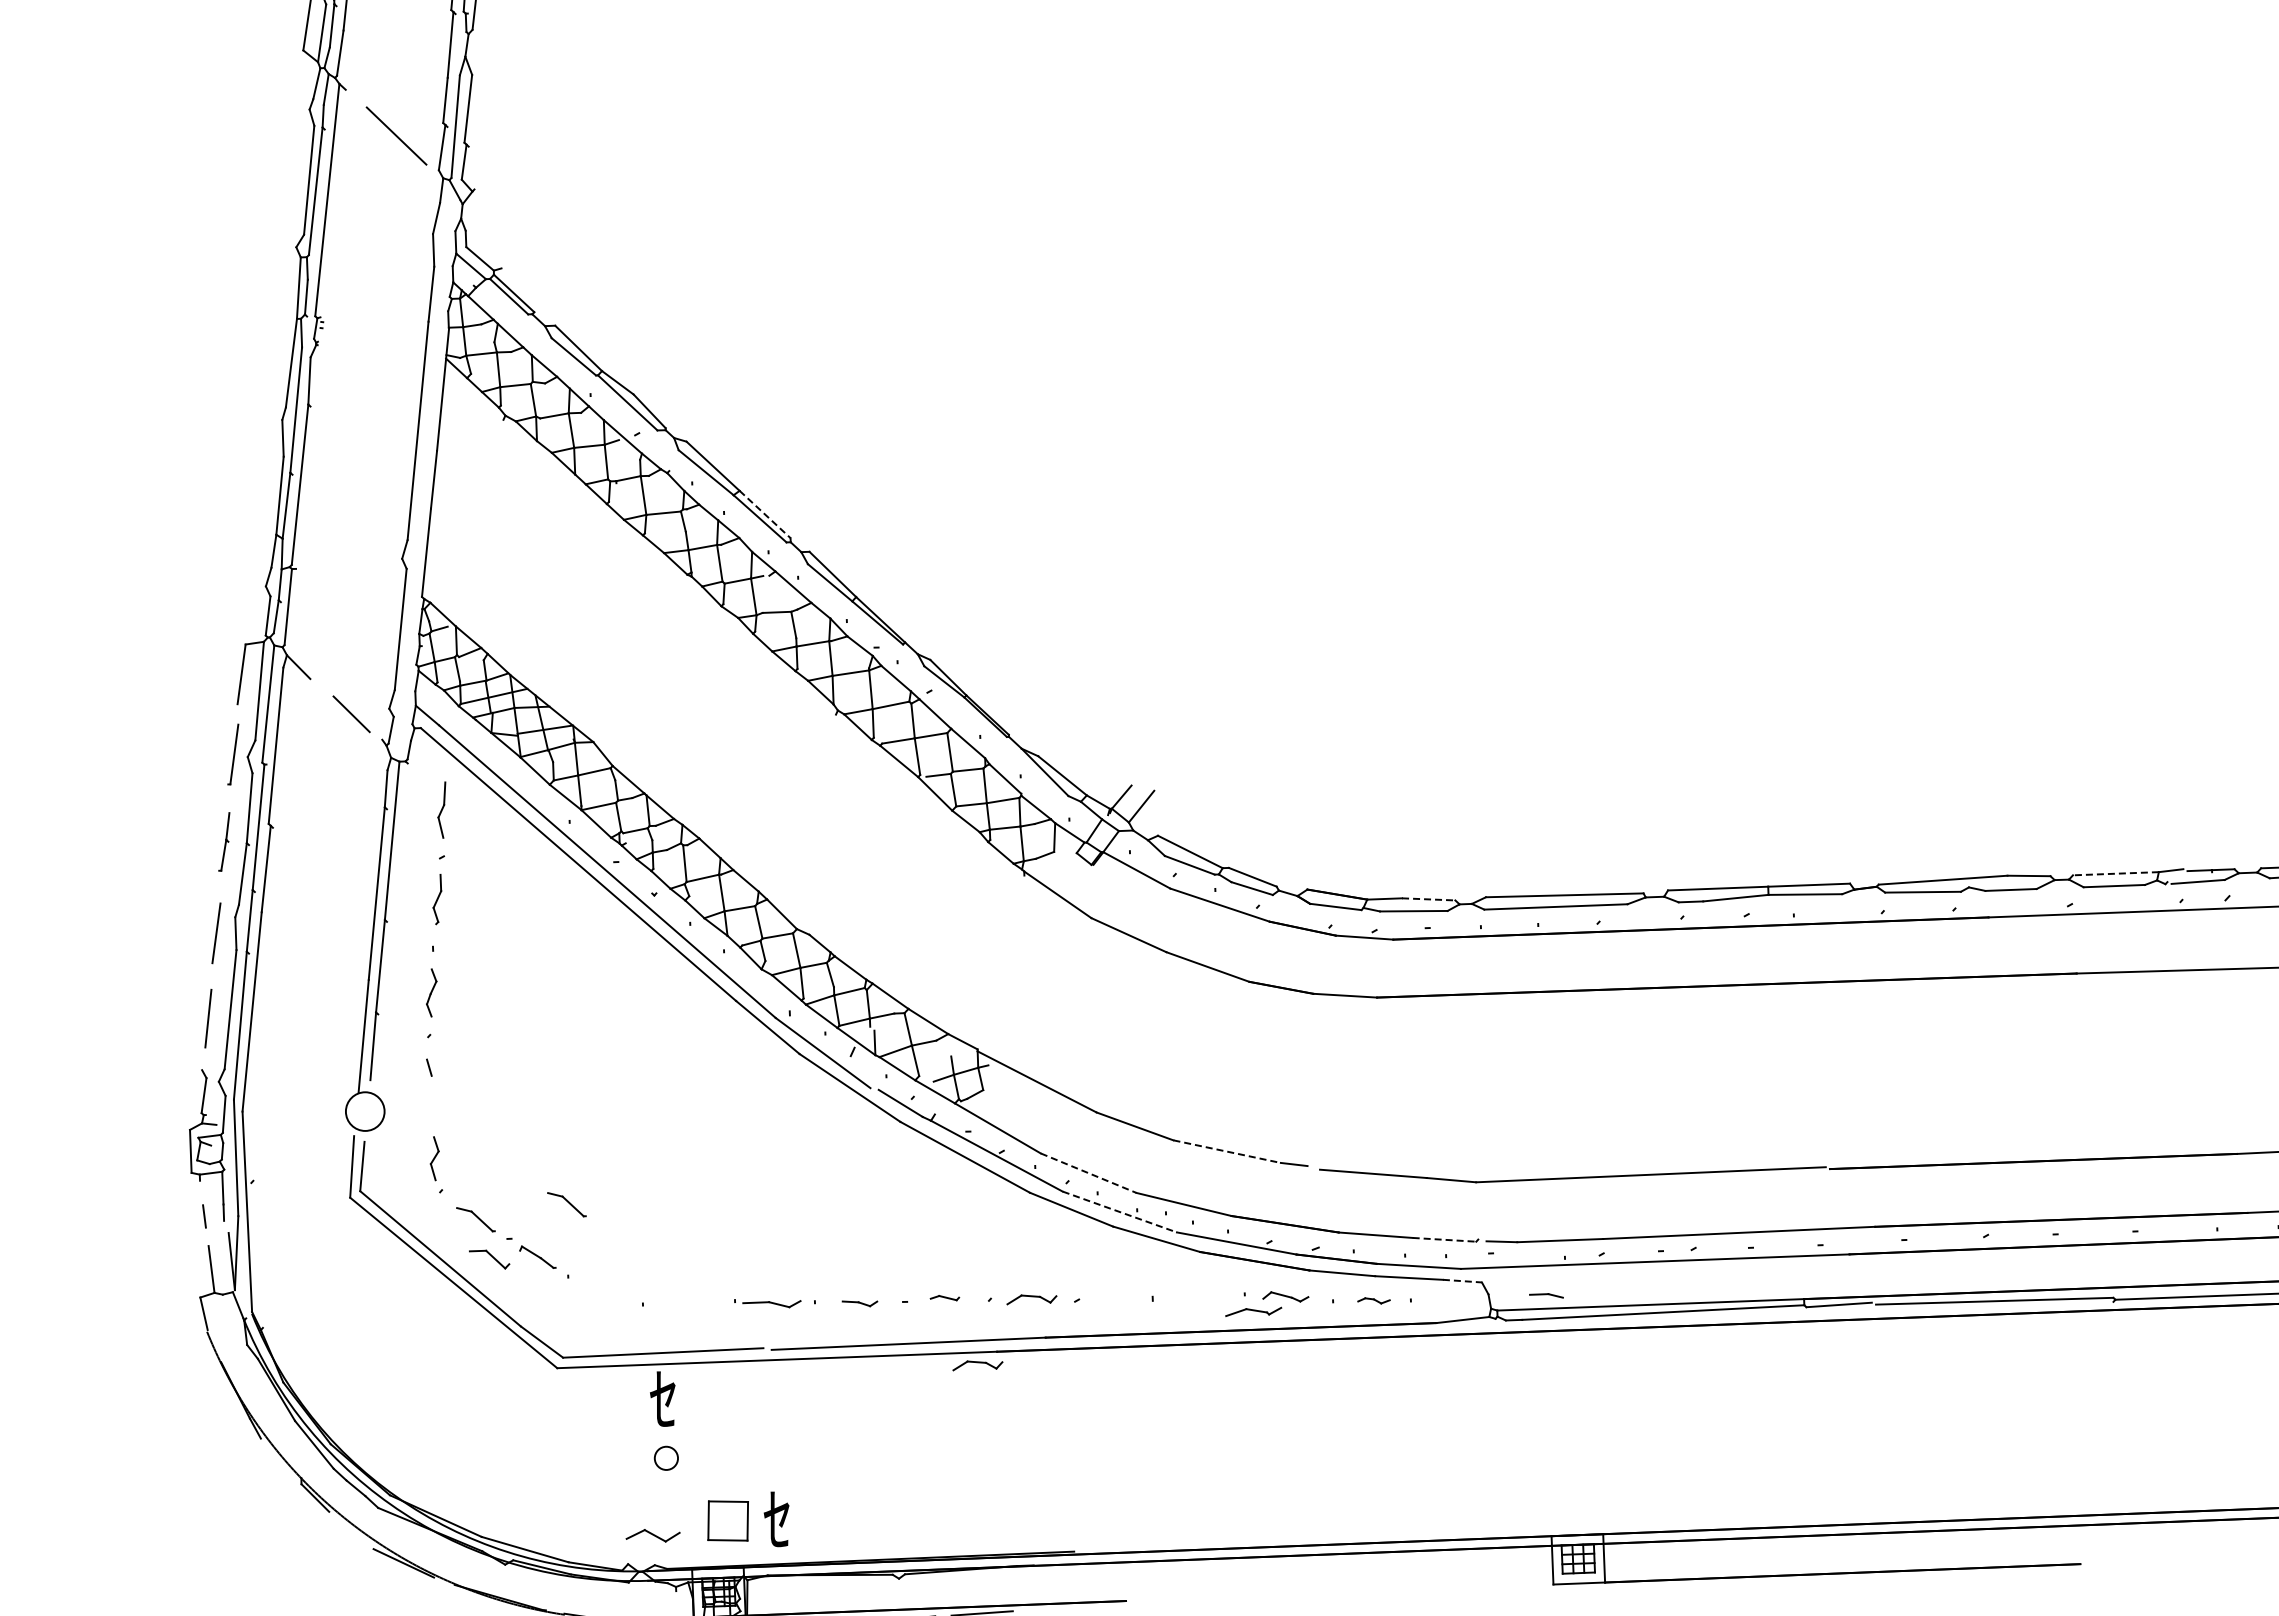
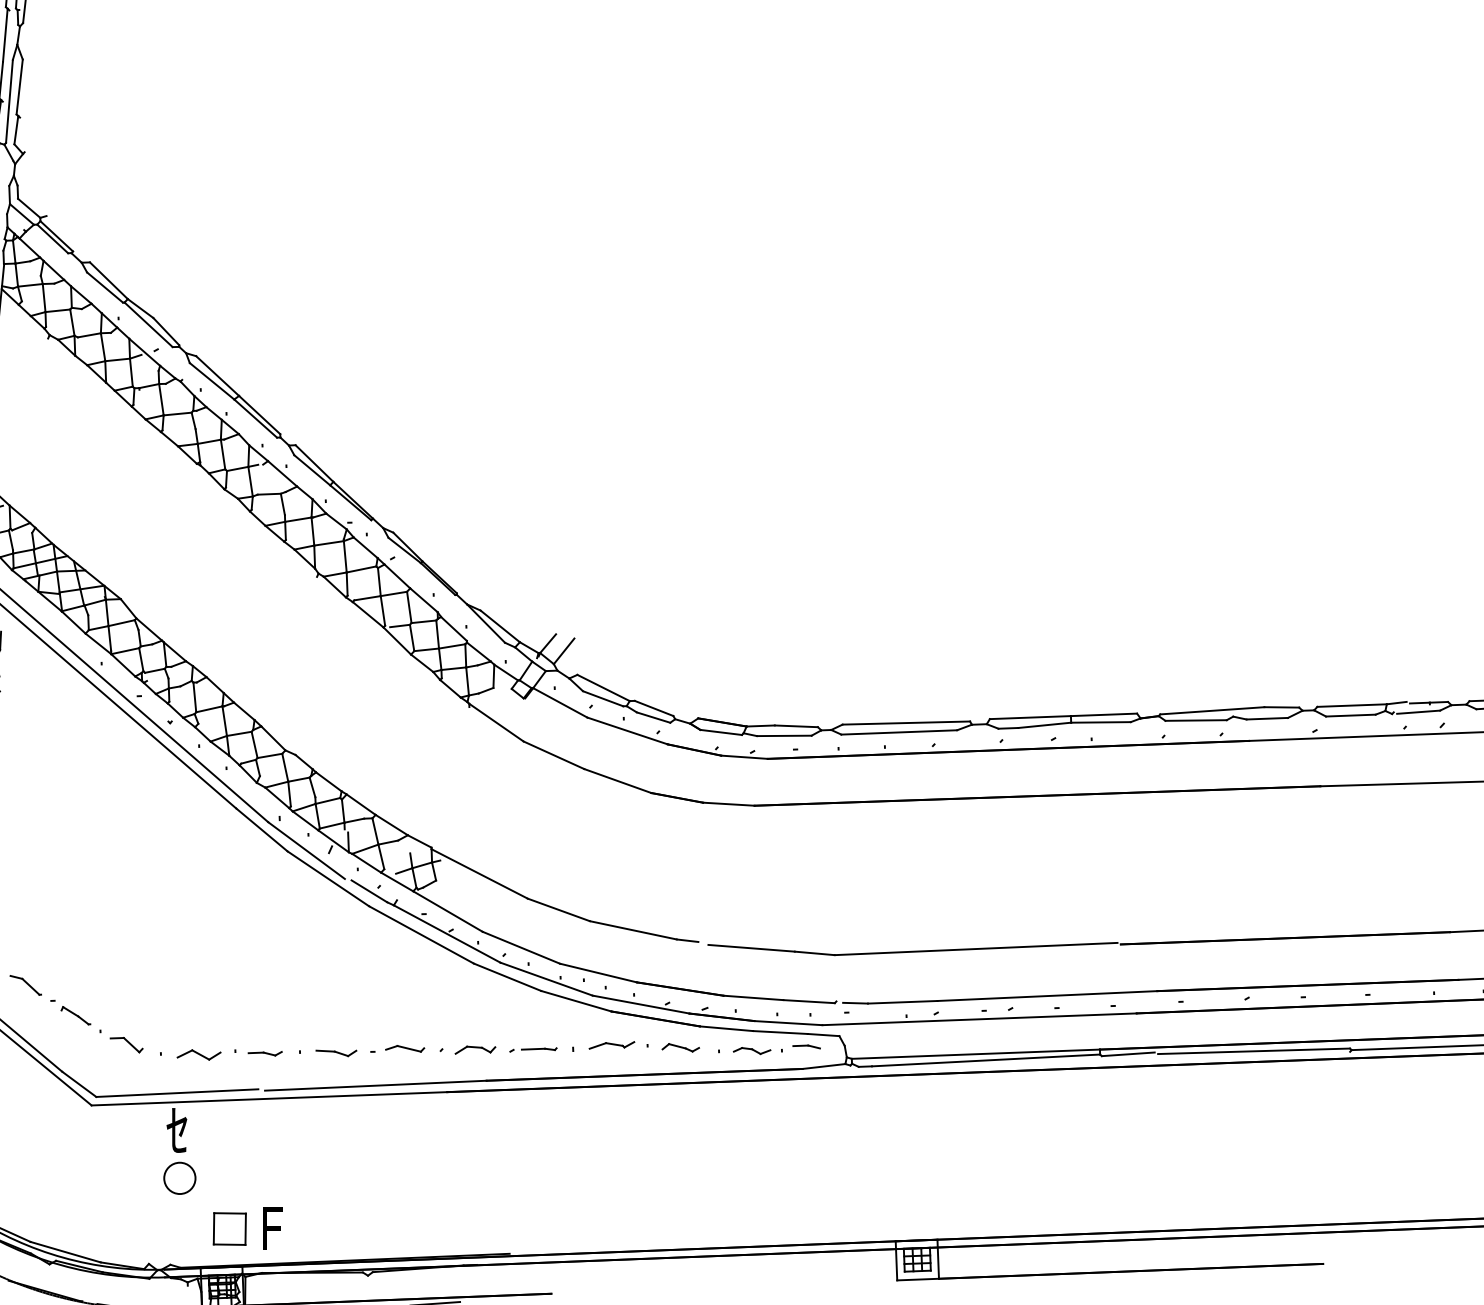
line: (765, 514) -> (260, 415), dashed -> solid
line: (2115, 873) -> (1351, 705), dashed -> solid
line: (1428, 899) -> (796, 726), dashed -> solid
line: (1227, 1151) -> (633, 930), dashed -> solid
line: (1088, 1173) -> (521, 948), dashed -> solid
part: (566, 1204) -> (99, 973), removed
line: (1119, 1212) -> (546, 979), dashed -> solid
line: (1444, 1239) -> (809, 1001), dashed -> solid
part: (489, 1259) -> (126, 1045), moved
line: (1462, 1281) -> (823, 1035), dashed -> solid
part: (1546, 1295) -> (806, 1046), moved
part: (944, 1297) -> (404, 1048), size x1.67
part: (1110, 1298) -> (539, 1049), added
part: (1373, 1300) -> (751, 1050), size x1.43
part: (859, 1303) -> (336, 1053), size x1.43
part: (771, 1304) -> (264, 1053), size x0.71
part: (1253, 1311) -> (611, 1045), moved
part: (977, 1365) -> (431, 1103), removed
circle: (666, 1458) -> (179, 1178), size x1.67
text: (778, 1519) -> (270, 1227), ｾ -> F
part: (652, 1535) -> (198, 1054), moved

